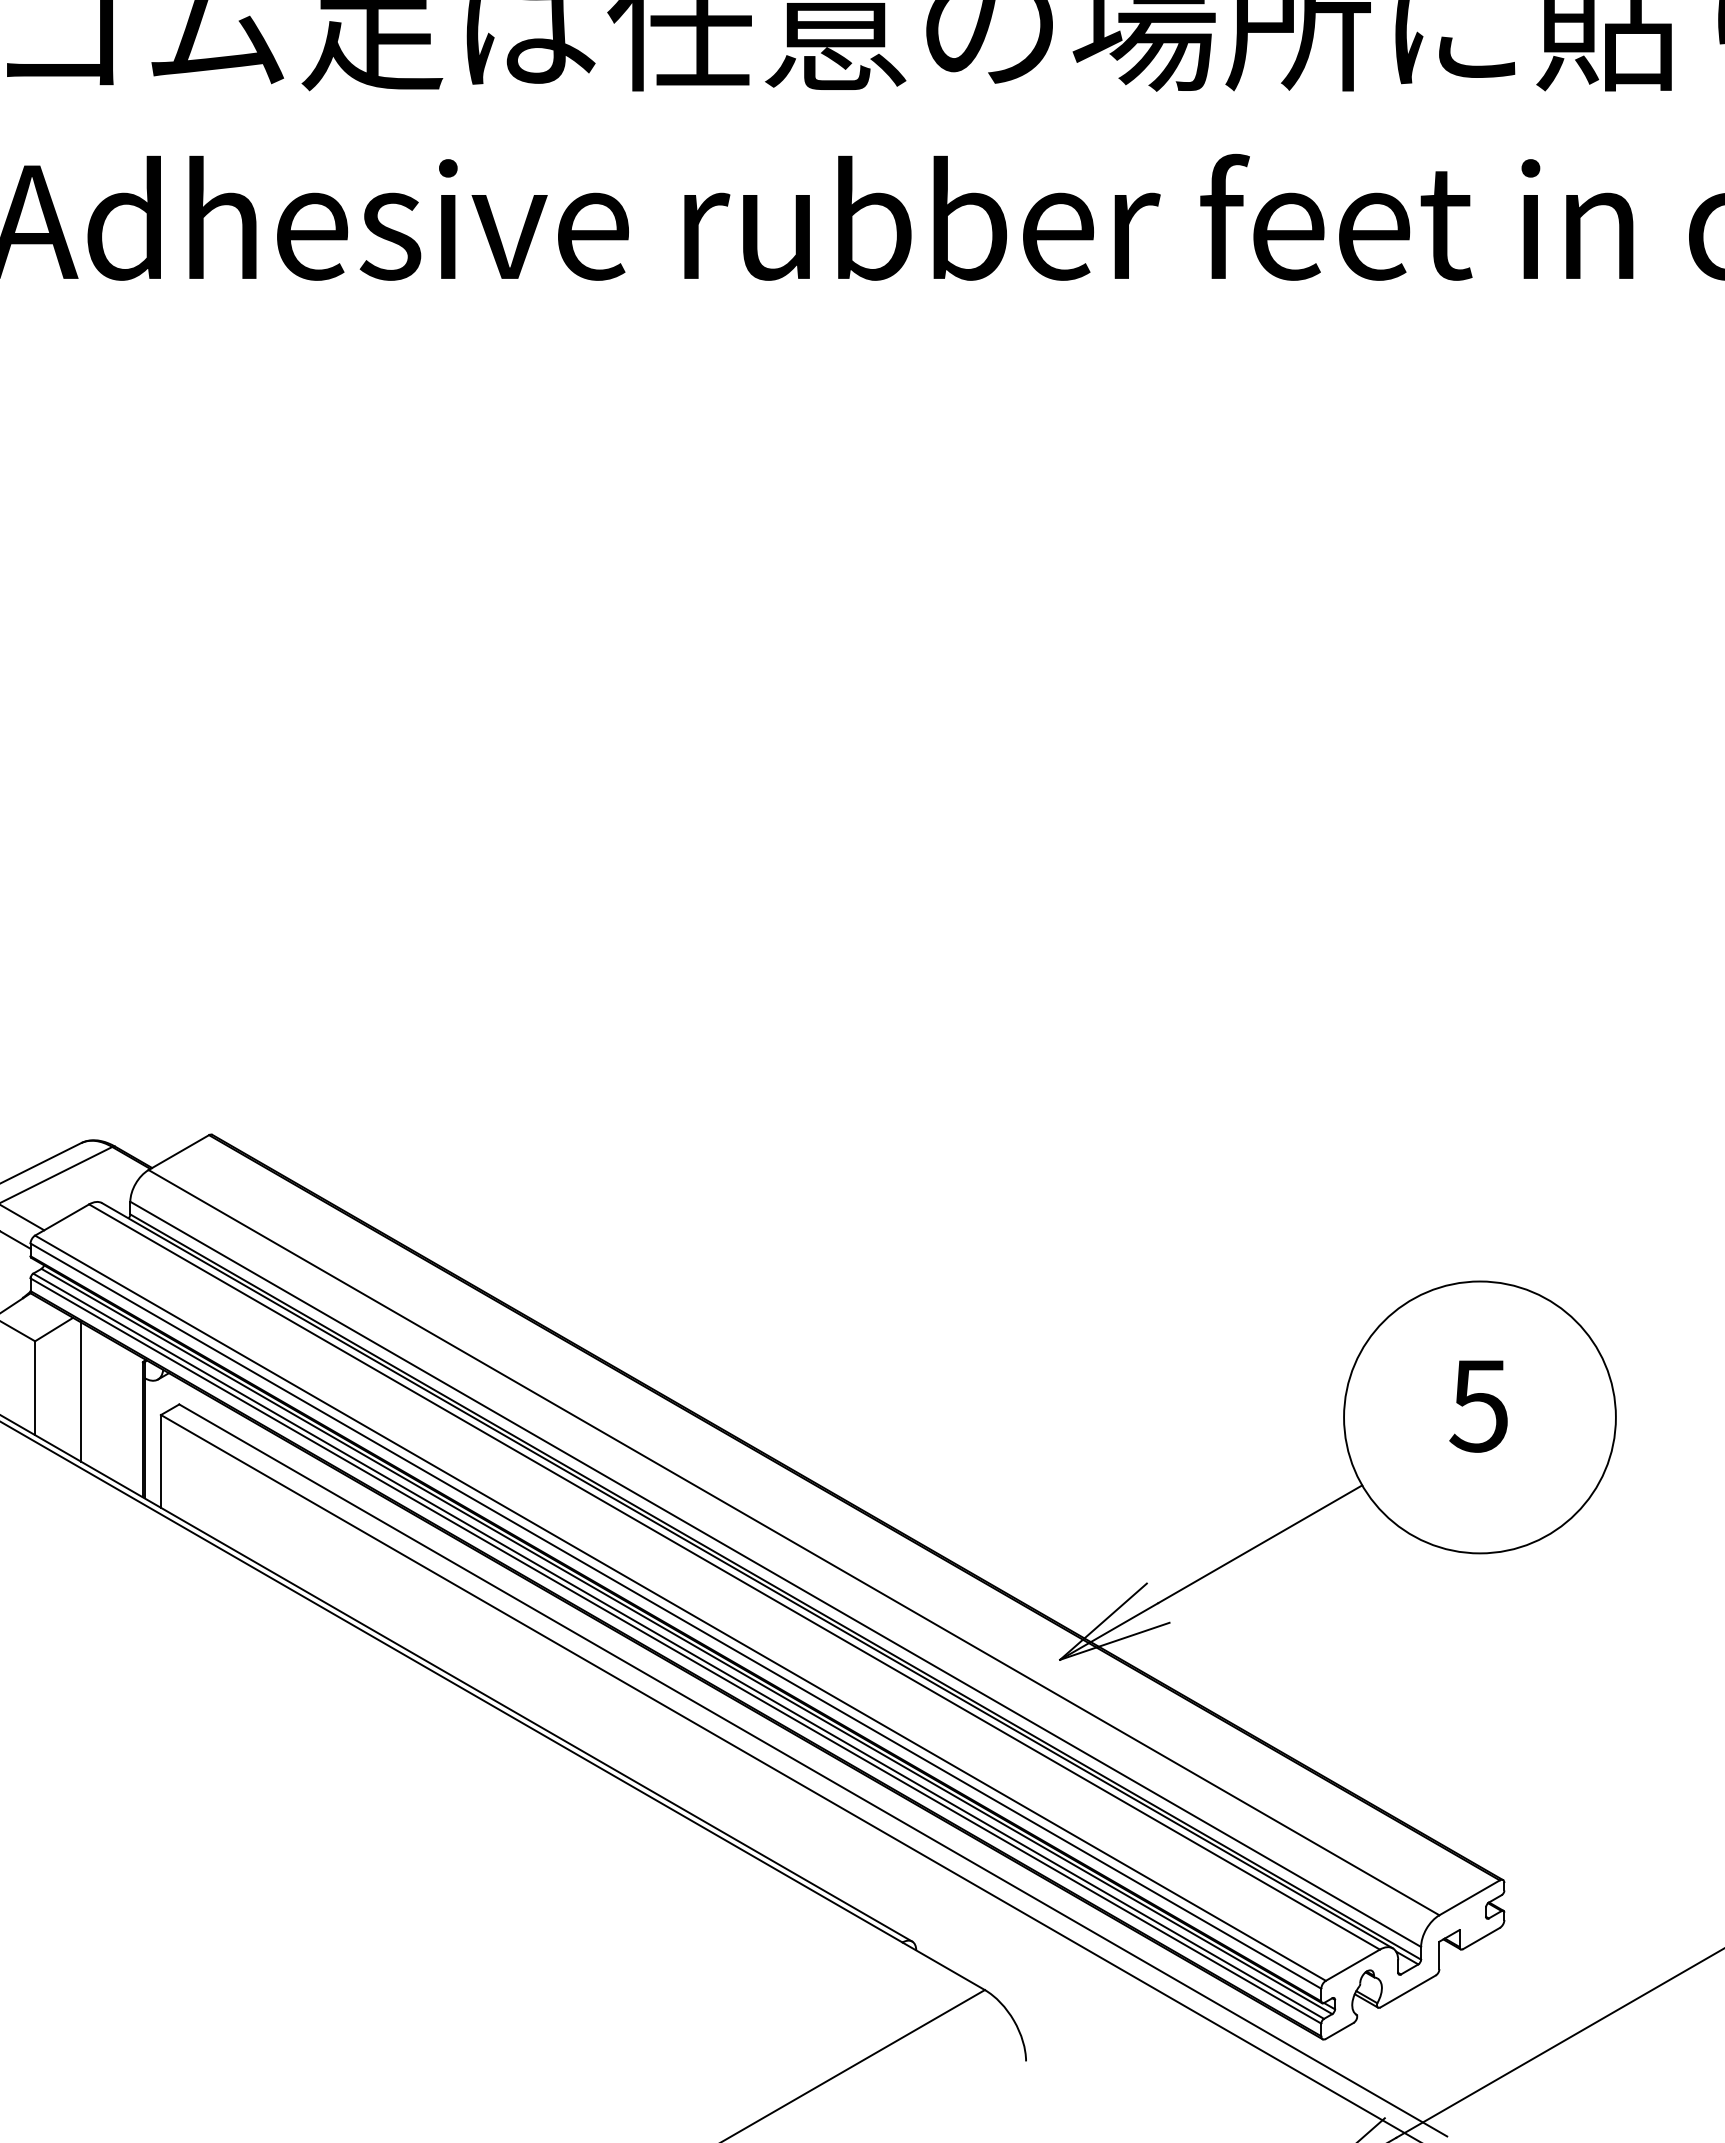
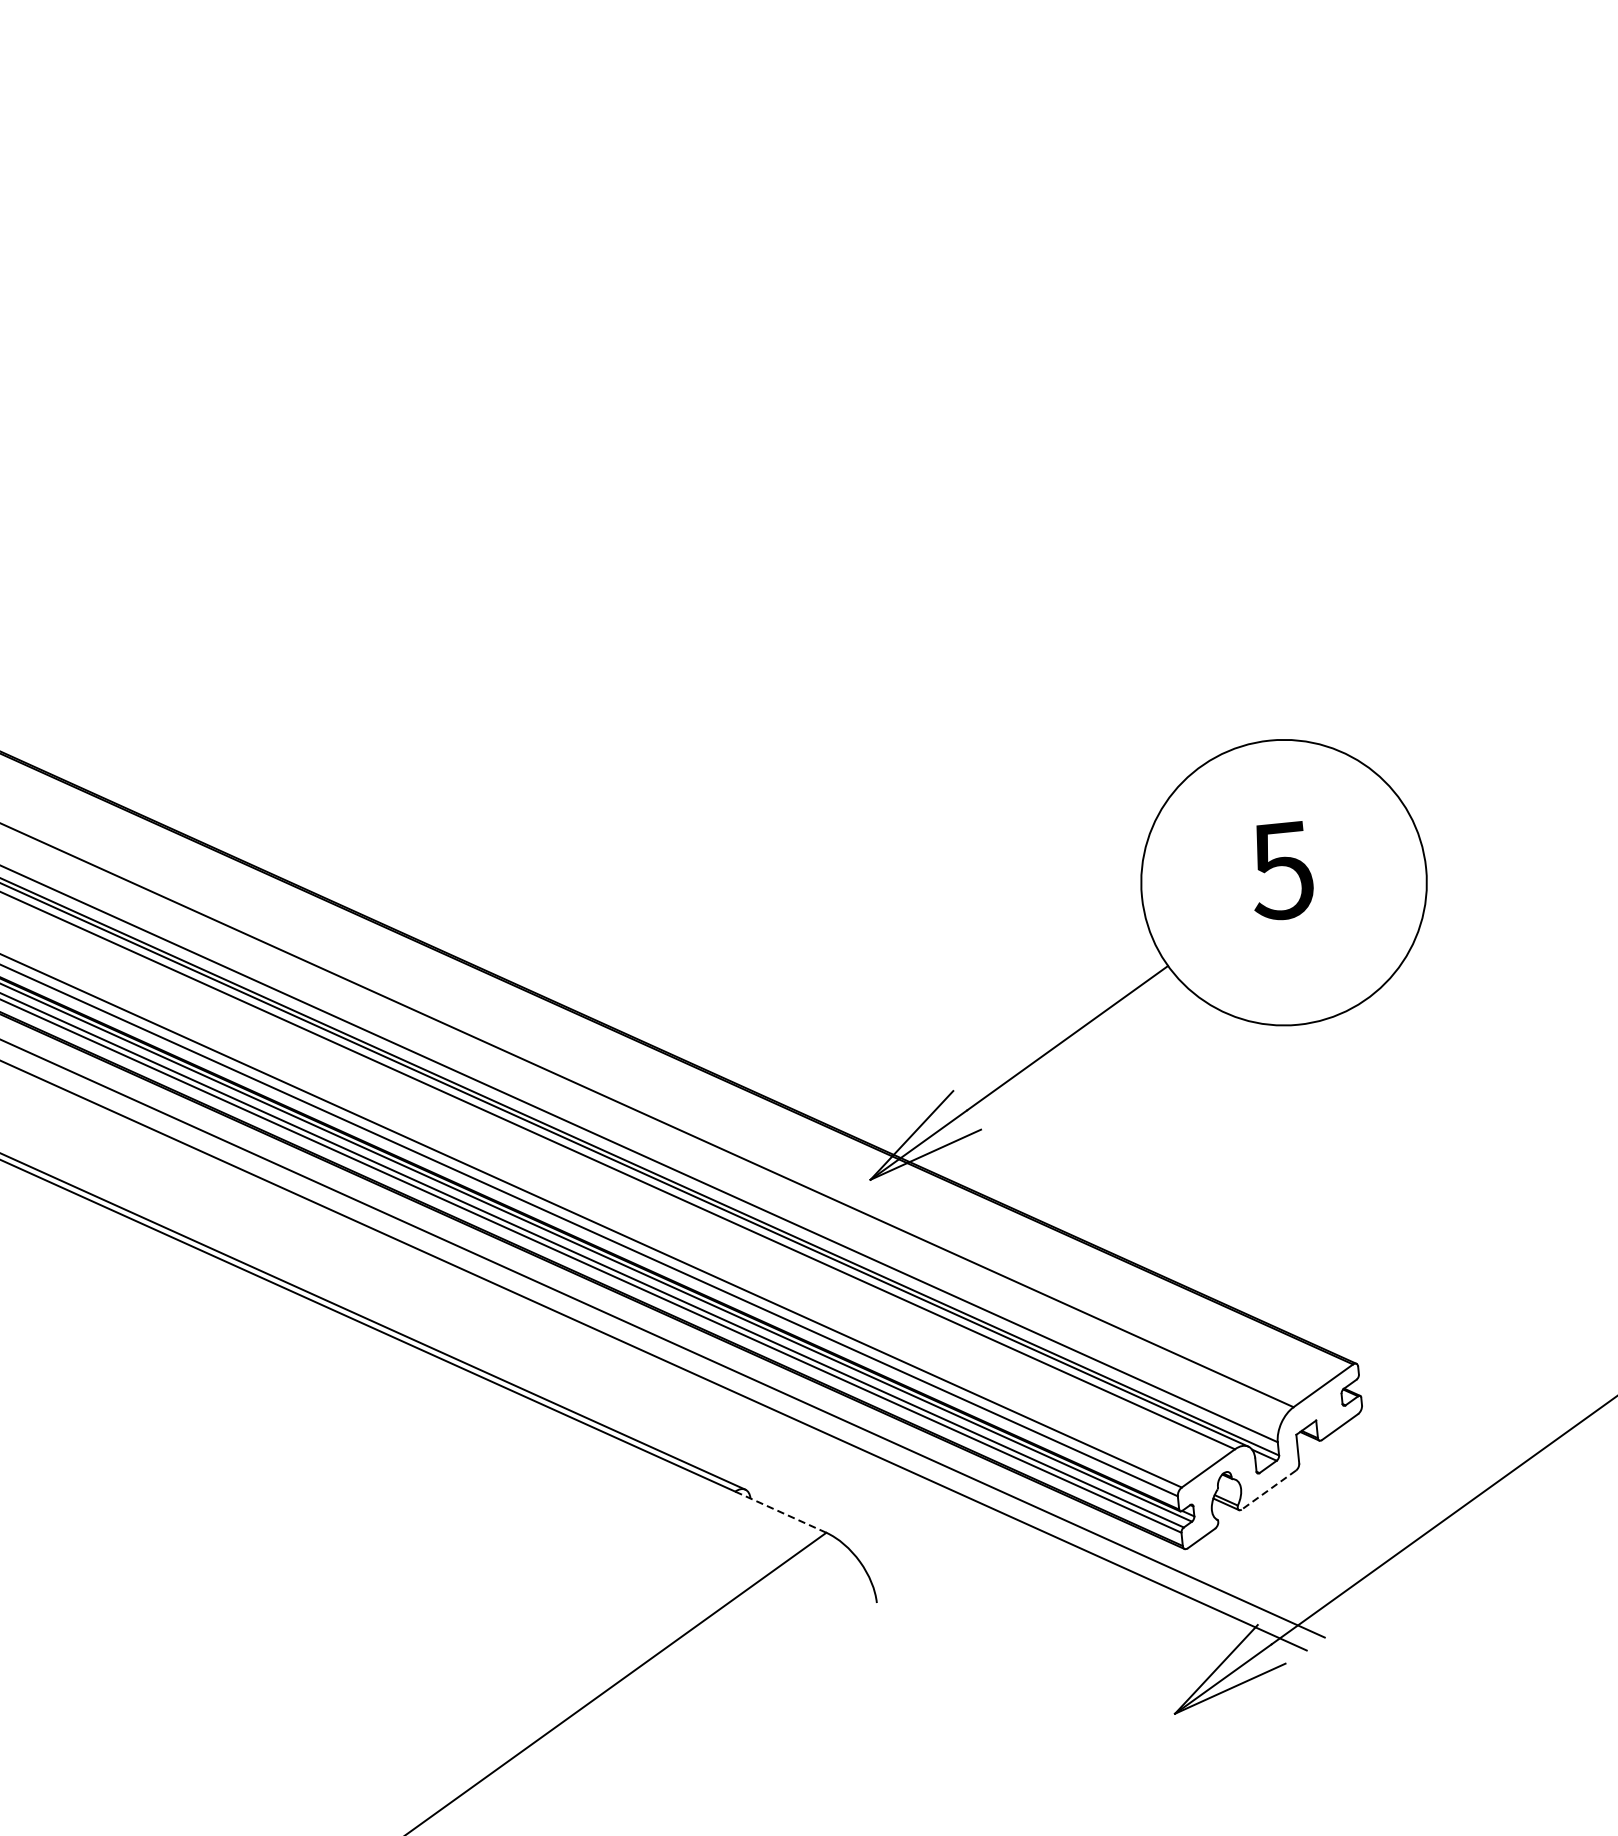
line: (943, 1966) -> (780, 1512), solid -> dashed
line: (1408, 1991) -> (1269, 1490), solid -> dashed

